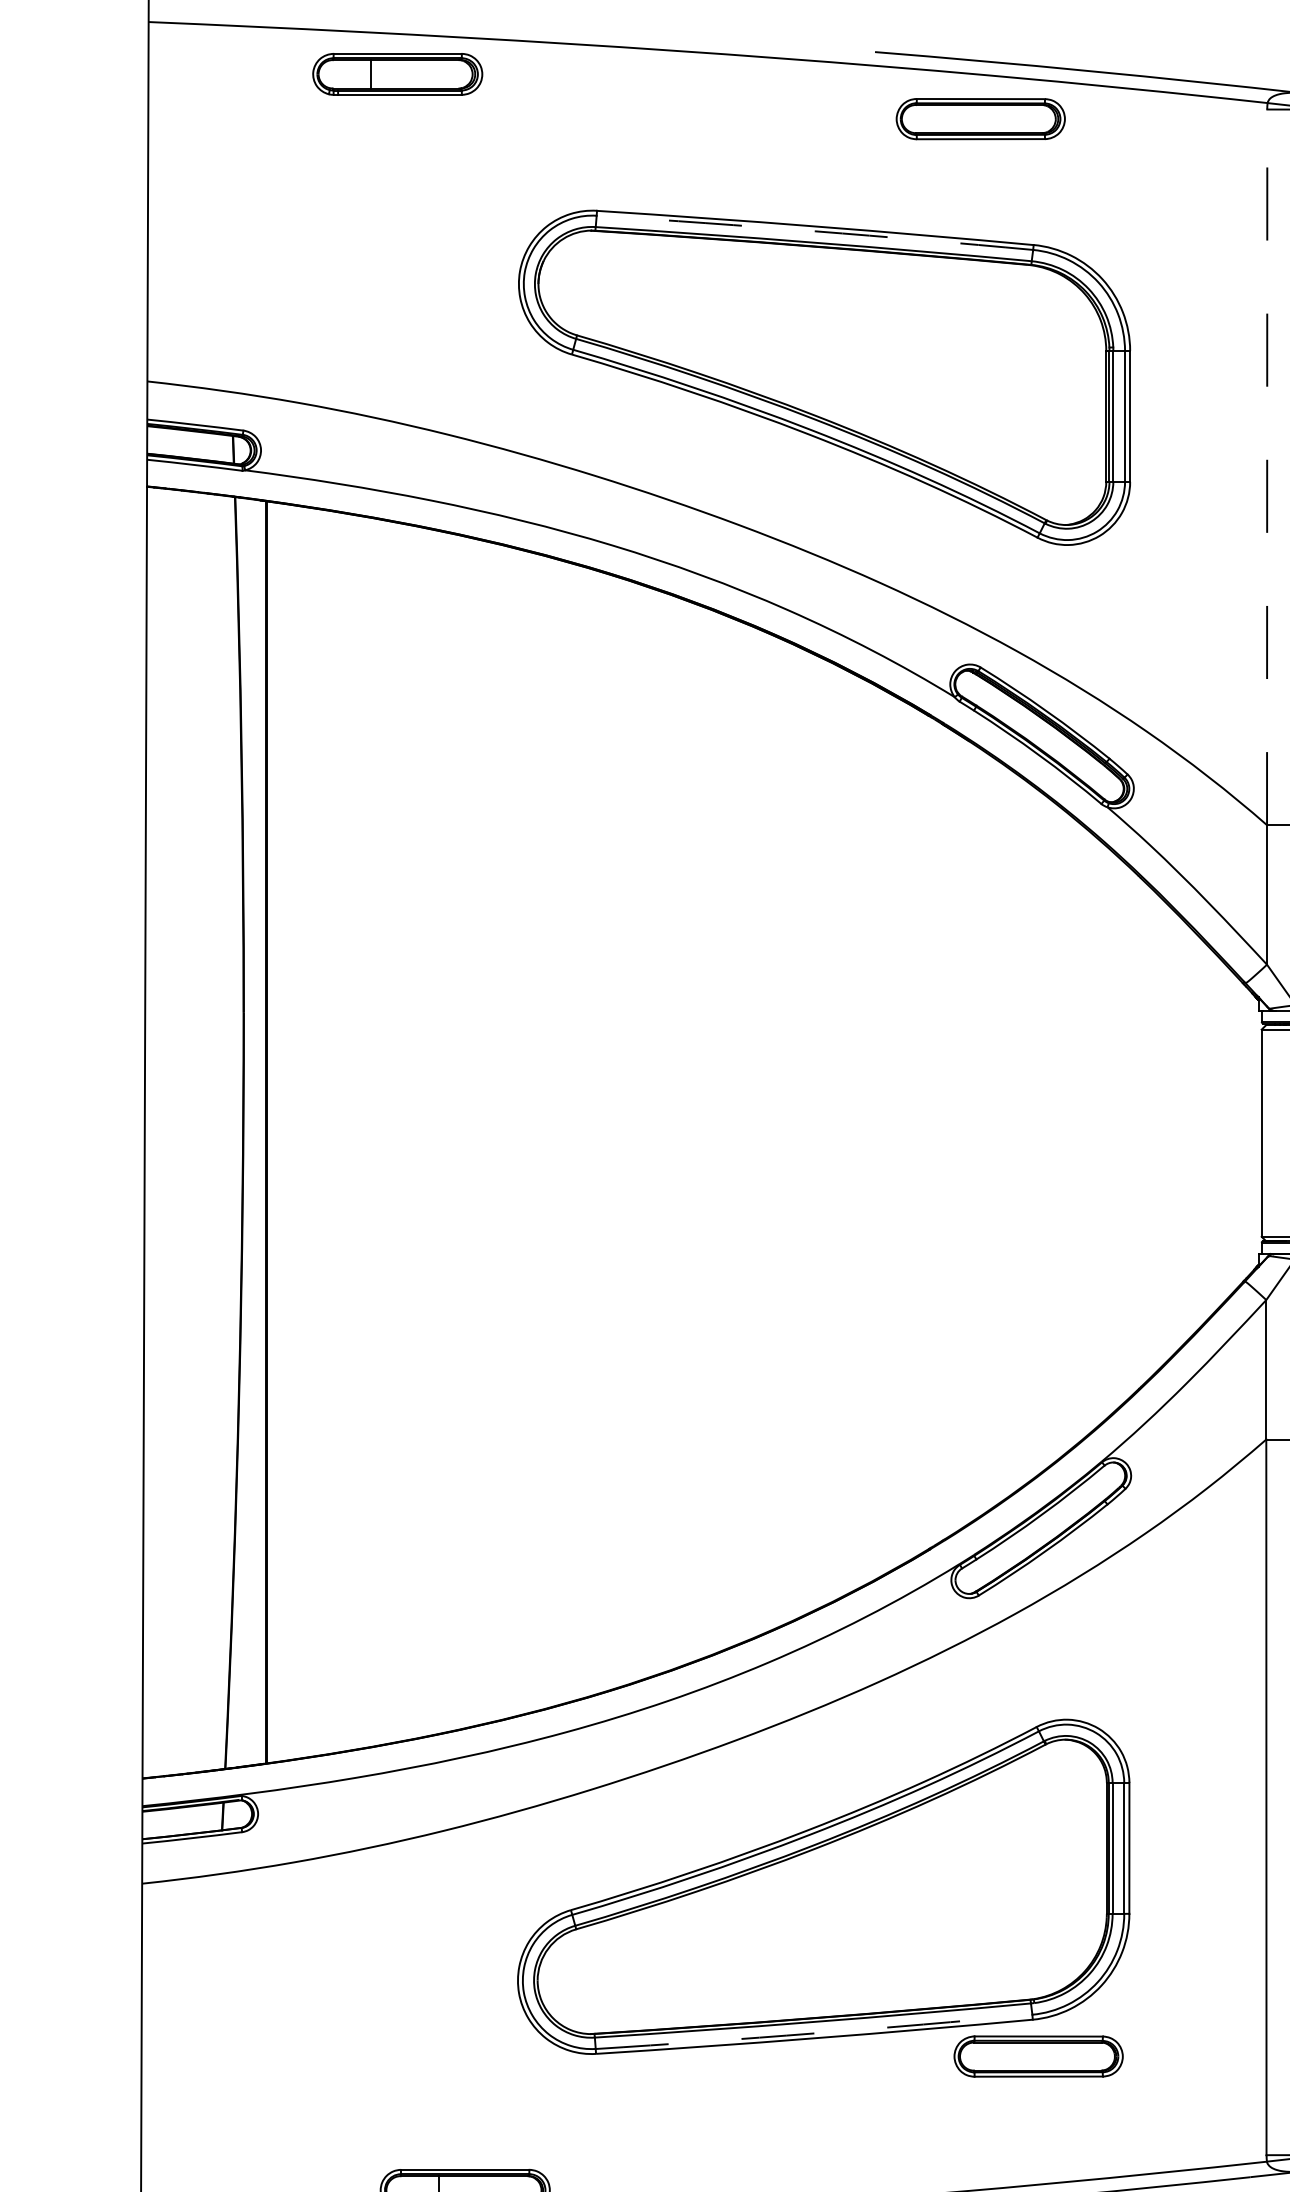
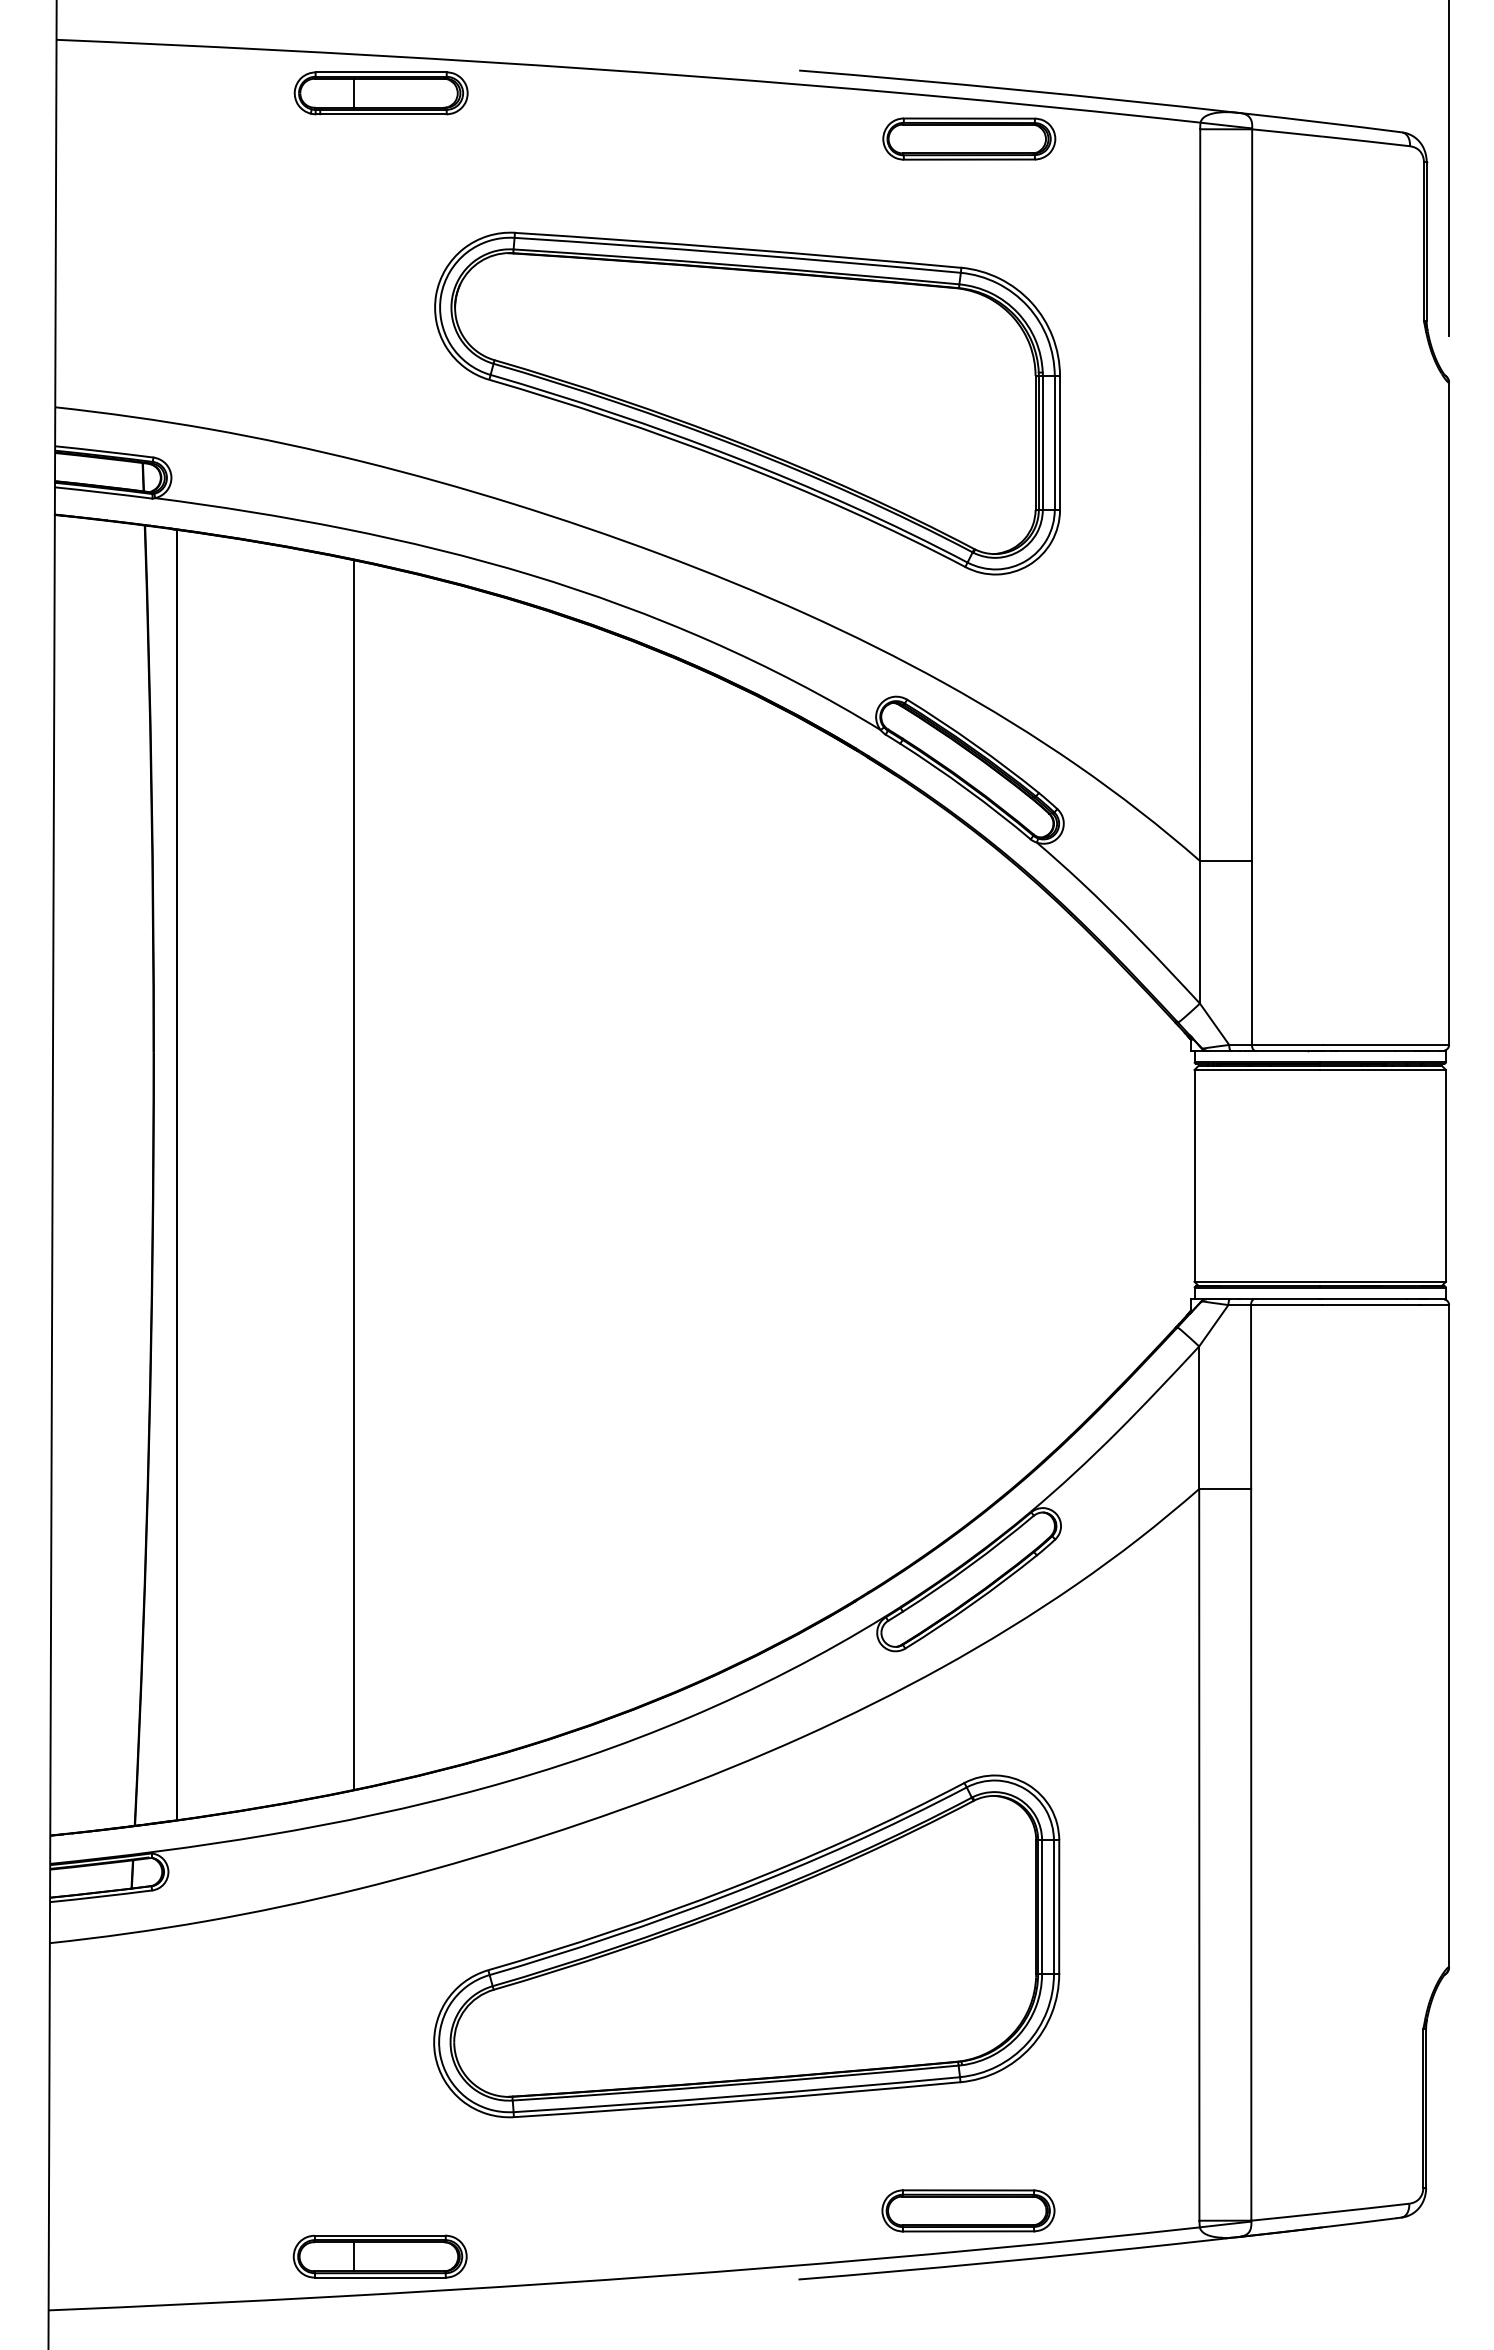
part: (397, 74) -> (380, 93), moved
part: (980, 118) -> (969, 138), moved
arc: (814, 231) -> (737, 253), dashed -> solid
line: (1267, 467) -> (1200, 495), dashed -> solid
line: (439, 1131) -> (353, 1174), added
arc: (813, 2033) -> (736, 2096), dashed -> solid
part: (1038, 2056) -> (968, 2210), moved

